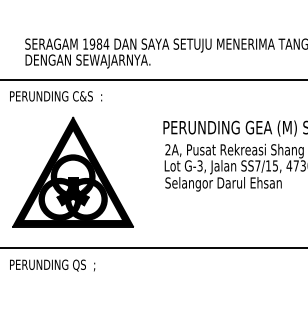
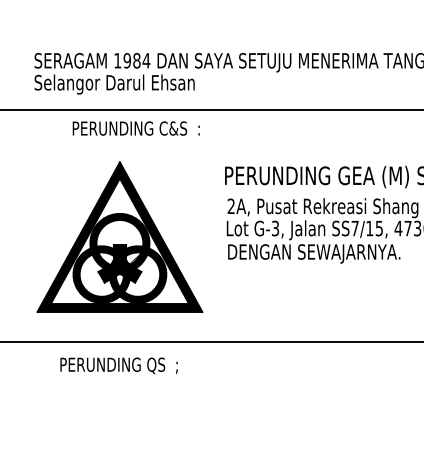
text: (87, 61) -> (120, 84), DENGAN SEWAJARNYA. -> Selangor Darul Ehsan
text: (56, 96) -> (136, 128), moved
part: (72, 171) -> (119, 236), moved
text: (227, 184) -> (313, 254), Selangor Darul Ehsan -> DENGAN SEWAJARNYA.
text: (52, 265) -> (119, 365), moved

